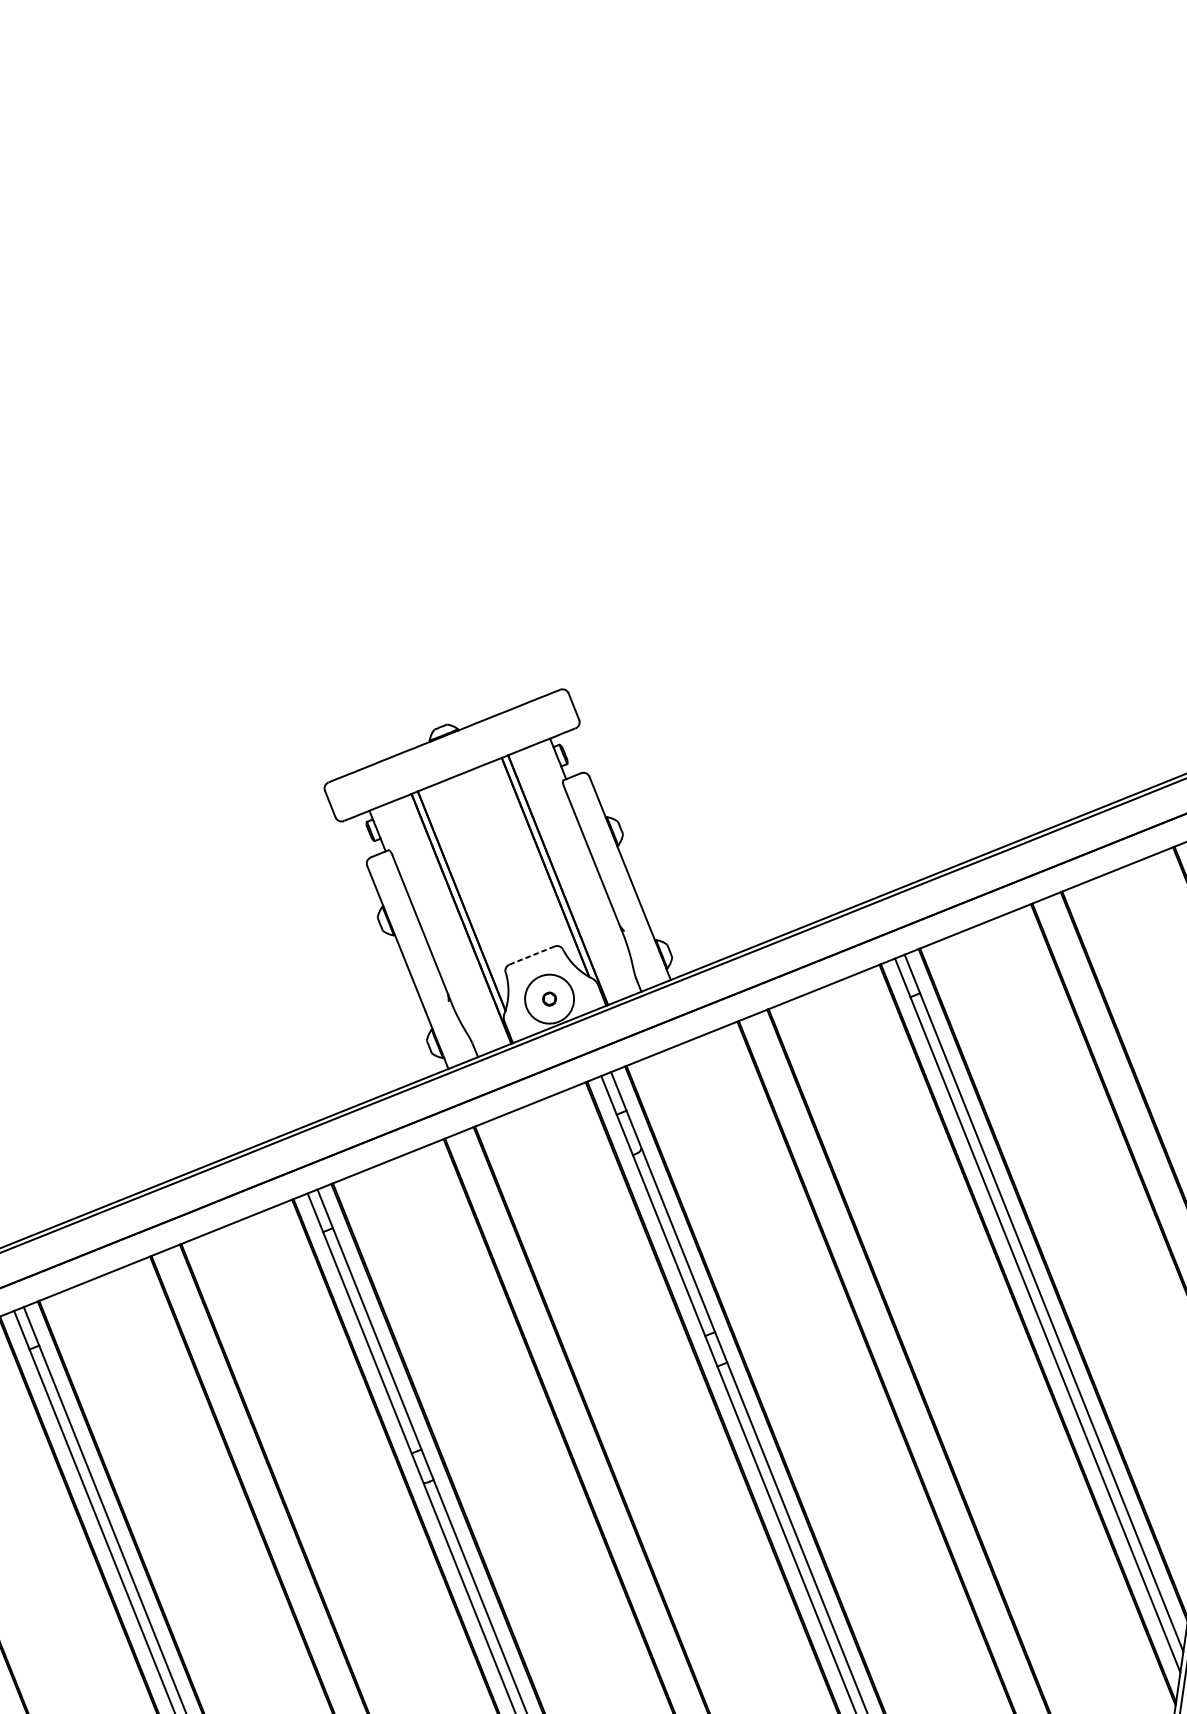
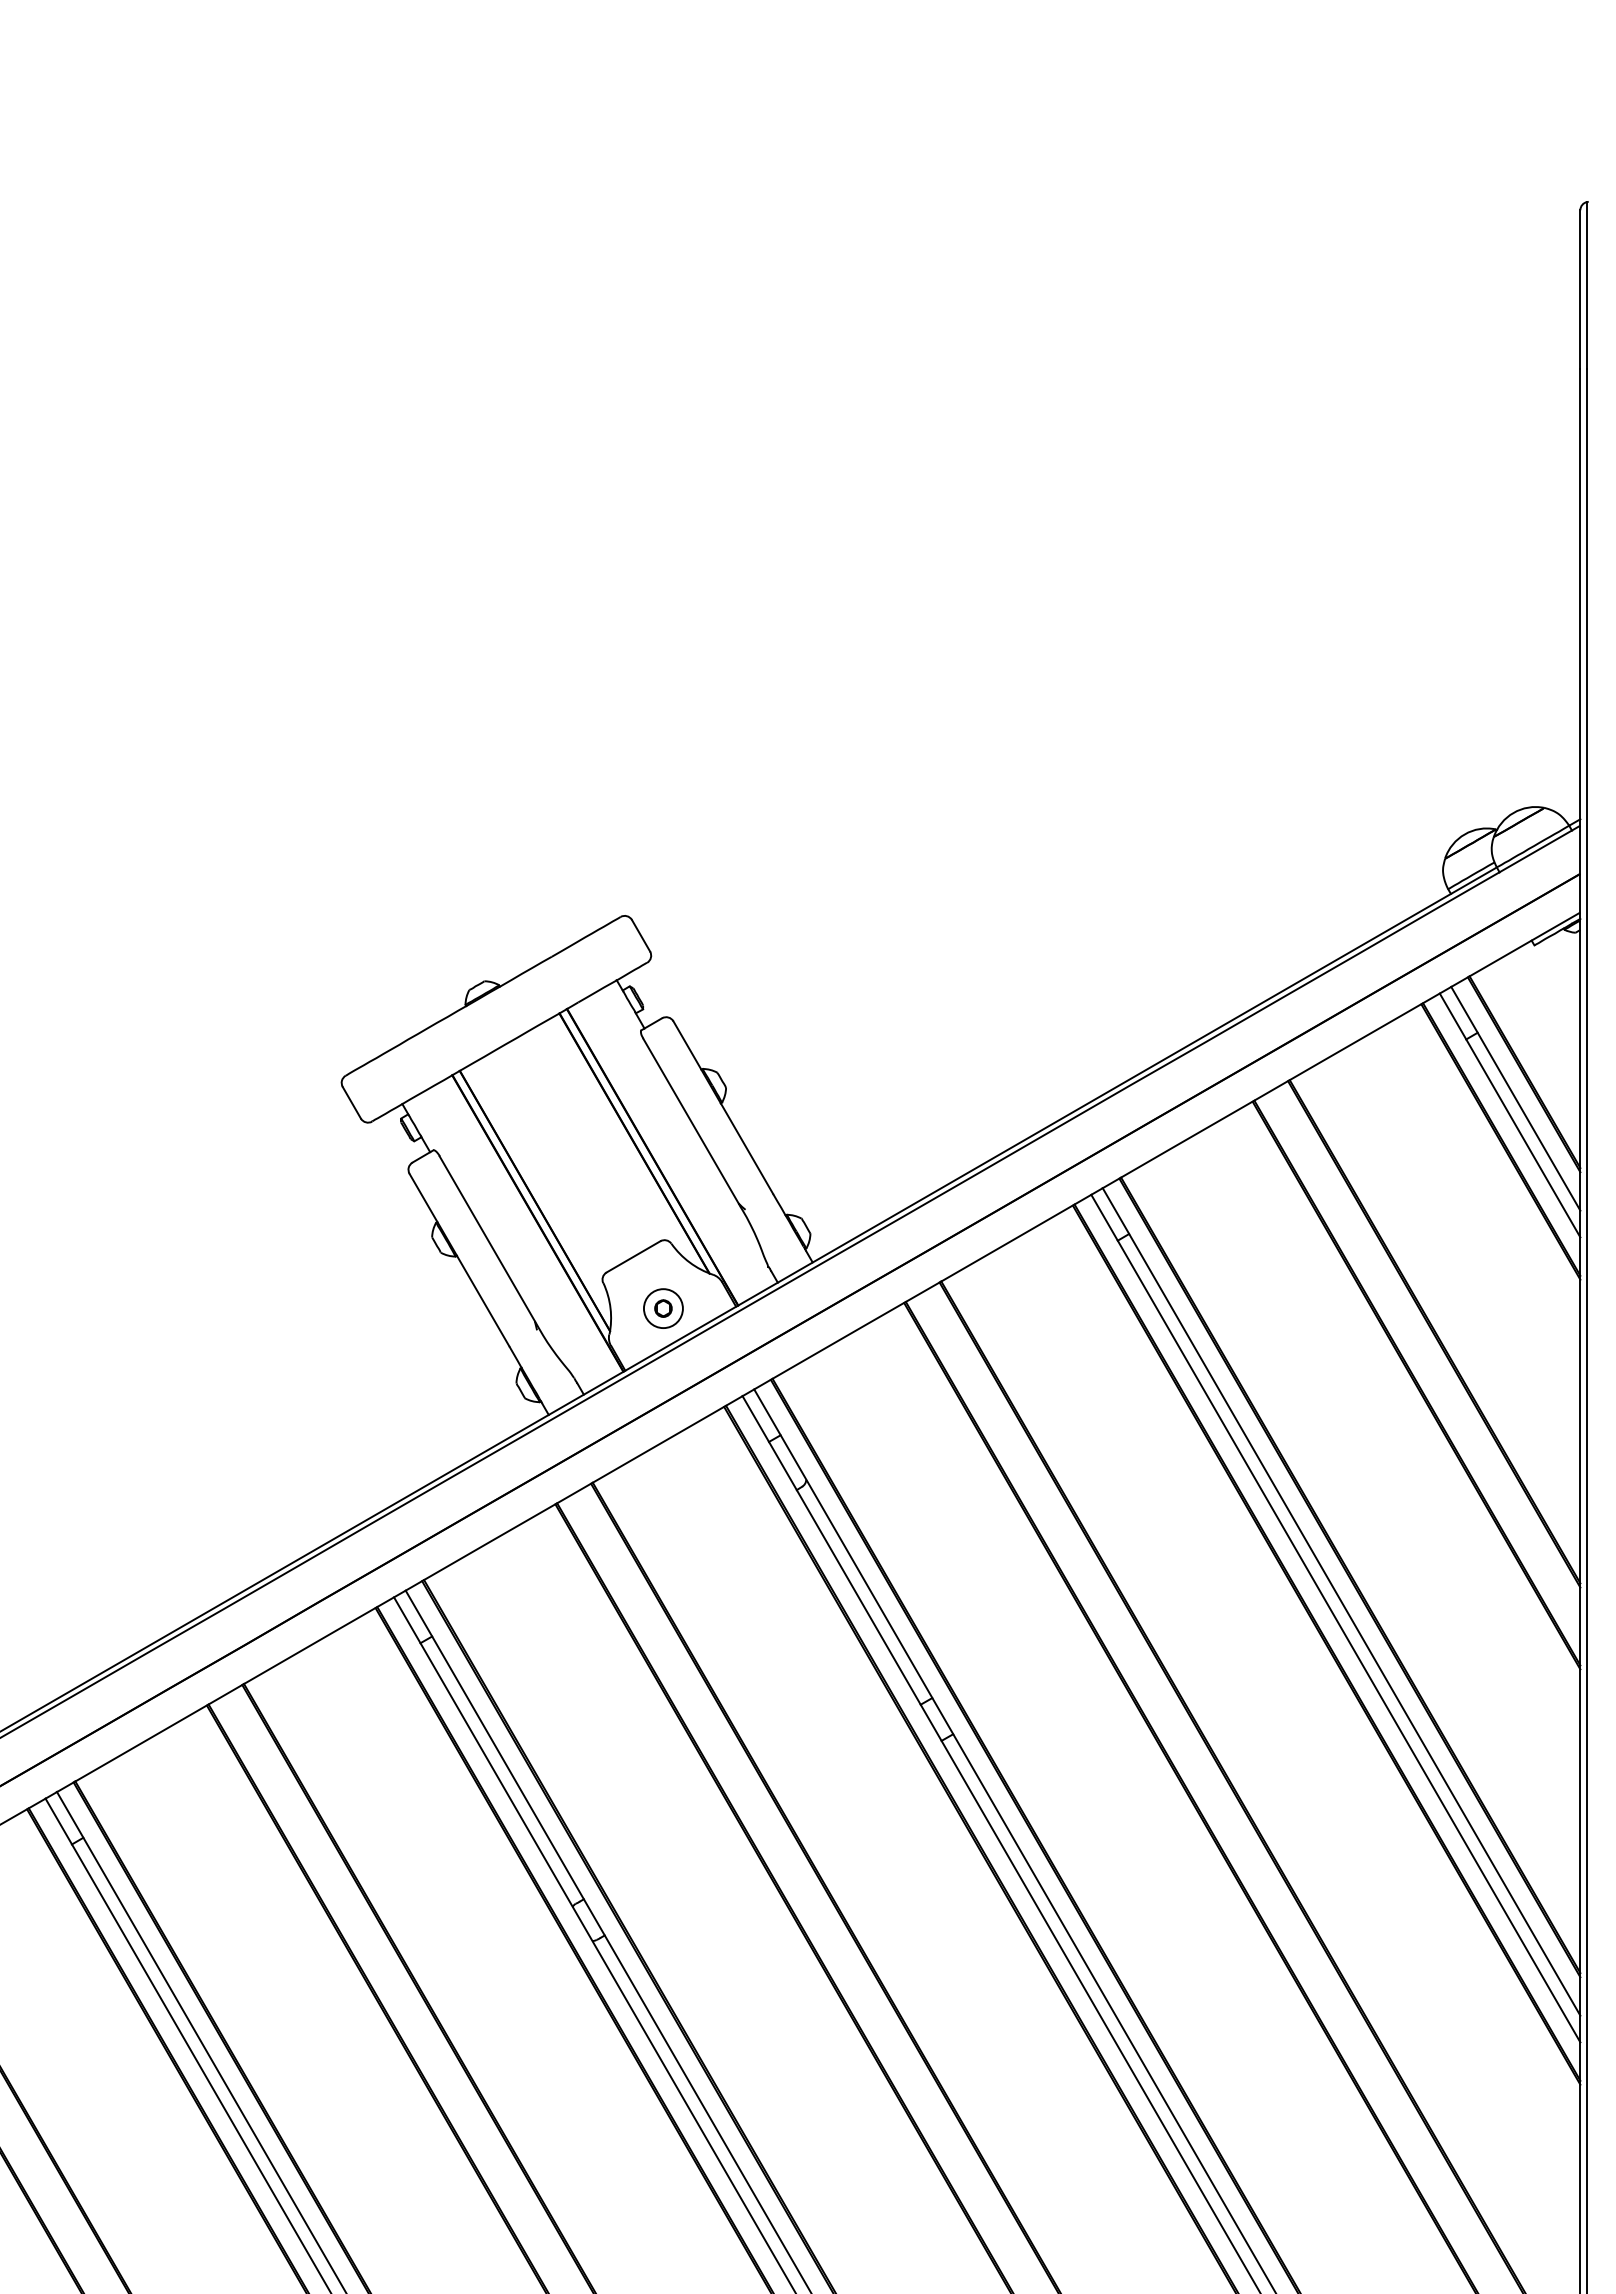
line: (532, 955) -> (633, 1256), dashed -> solid
circle: (548, 998) -> (662, 1308), size x0.62

